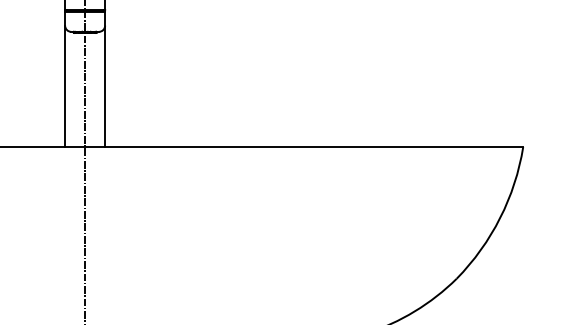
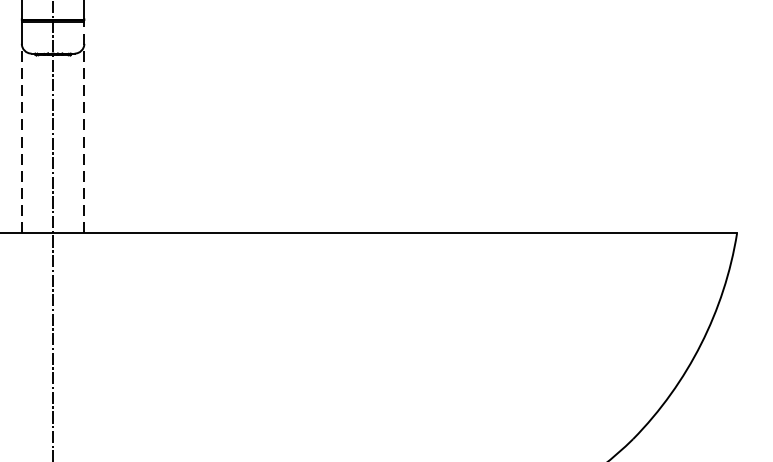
line: (105, 79) -> (84, 127), solid -> dashed
line: (65, 86) -> (22, 138), solid -> dashed

